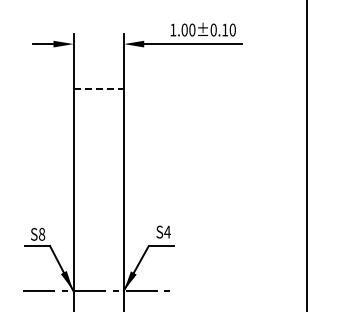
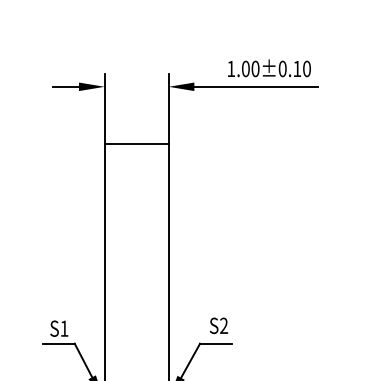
line: (99, 89) -> (137, 144), dashed -> solid
text: (167, 231) -> (223, 325), S4 -> S2
text: (42, 234) -> (65, 328), S8 -> S1

